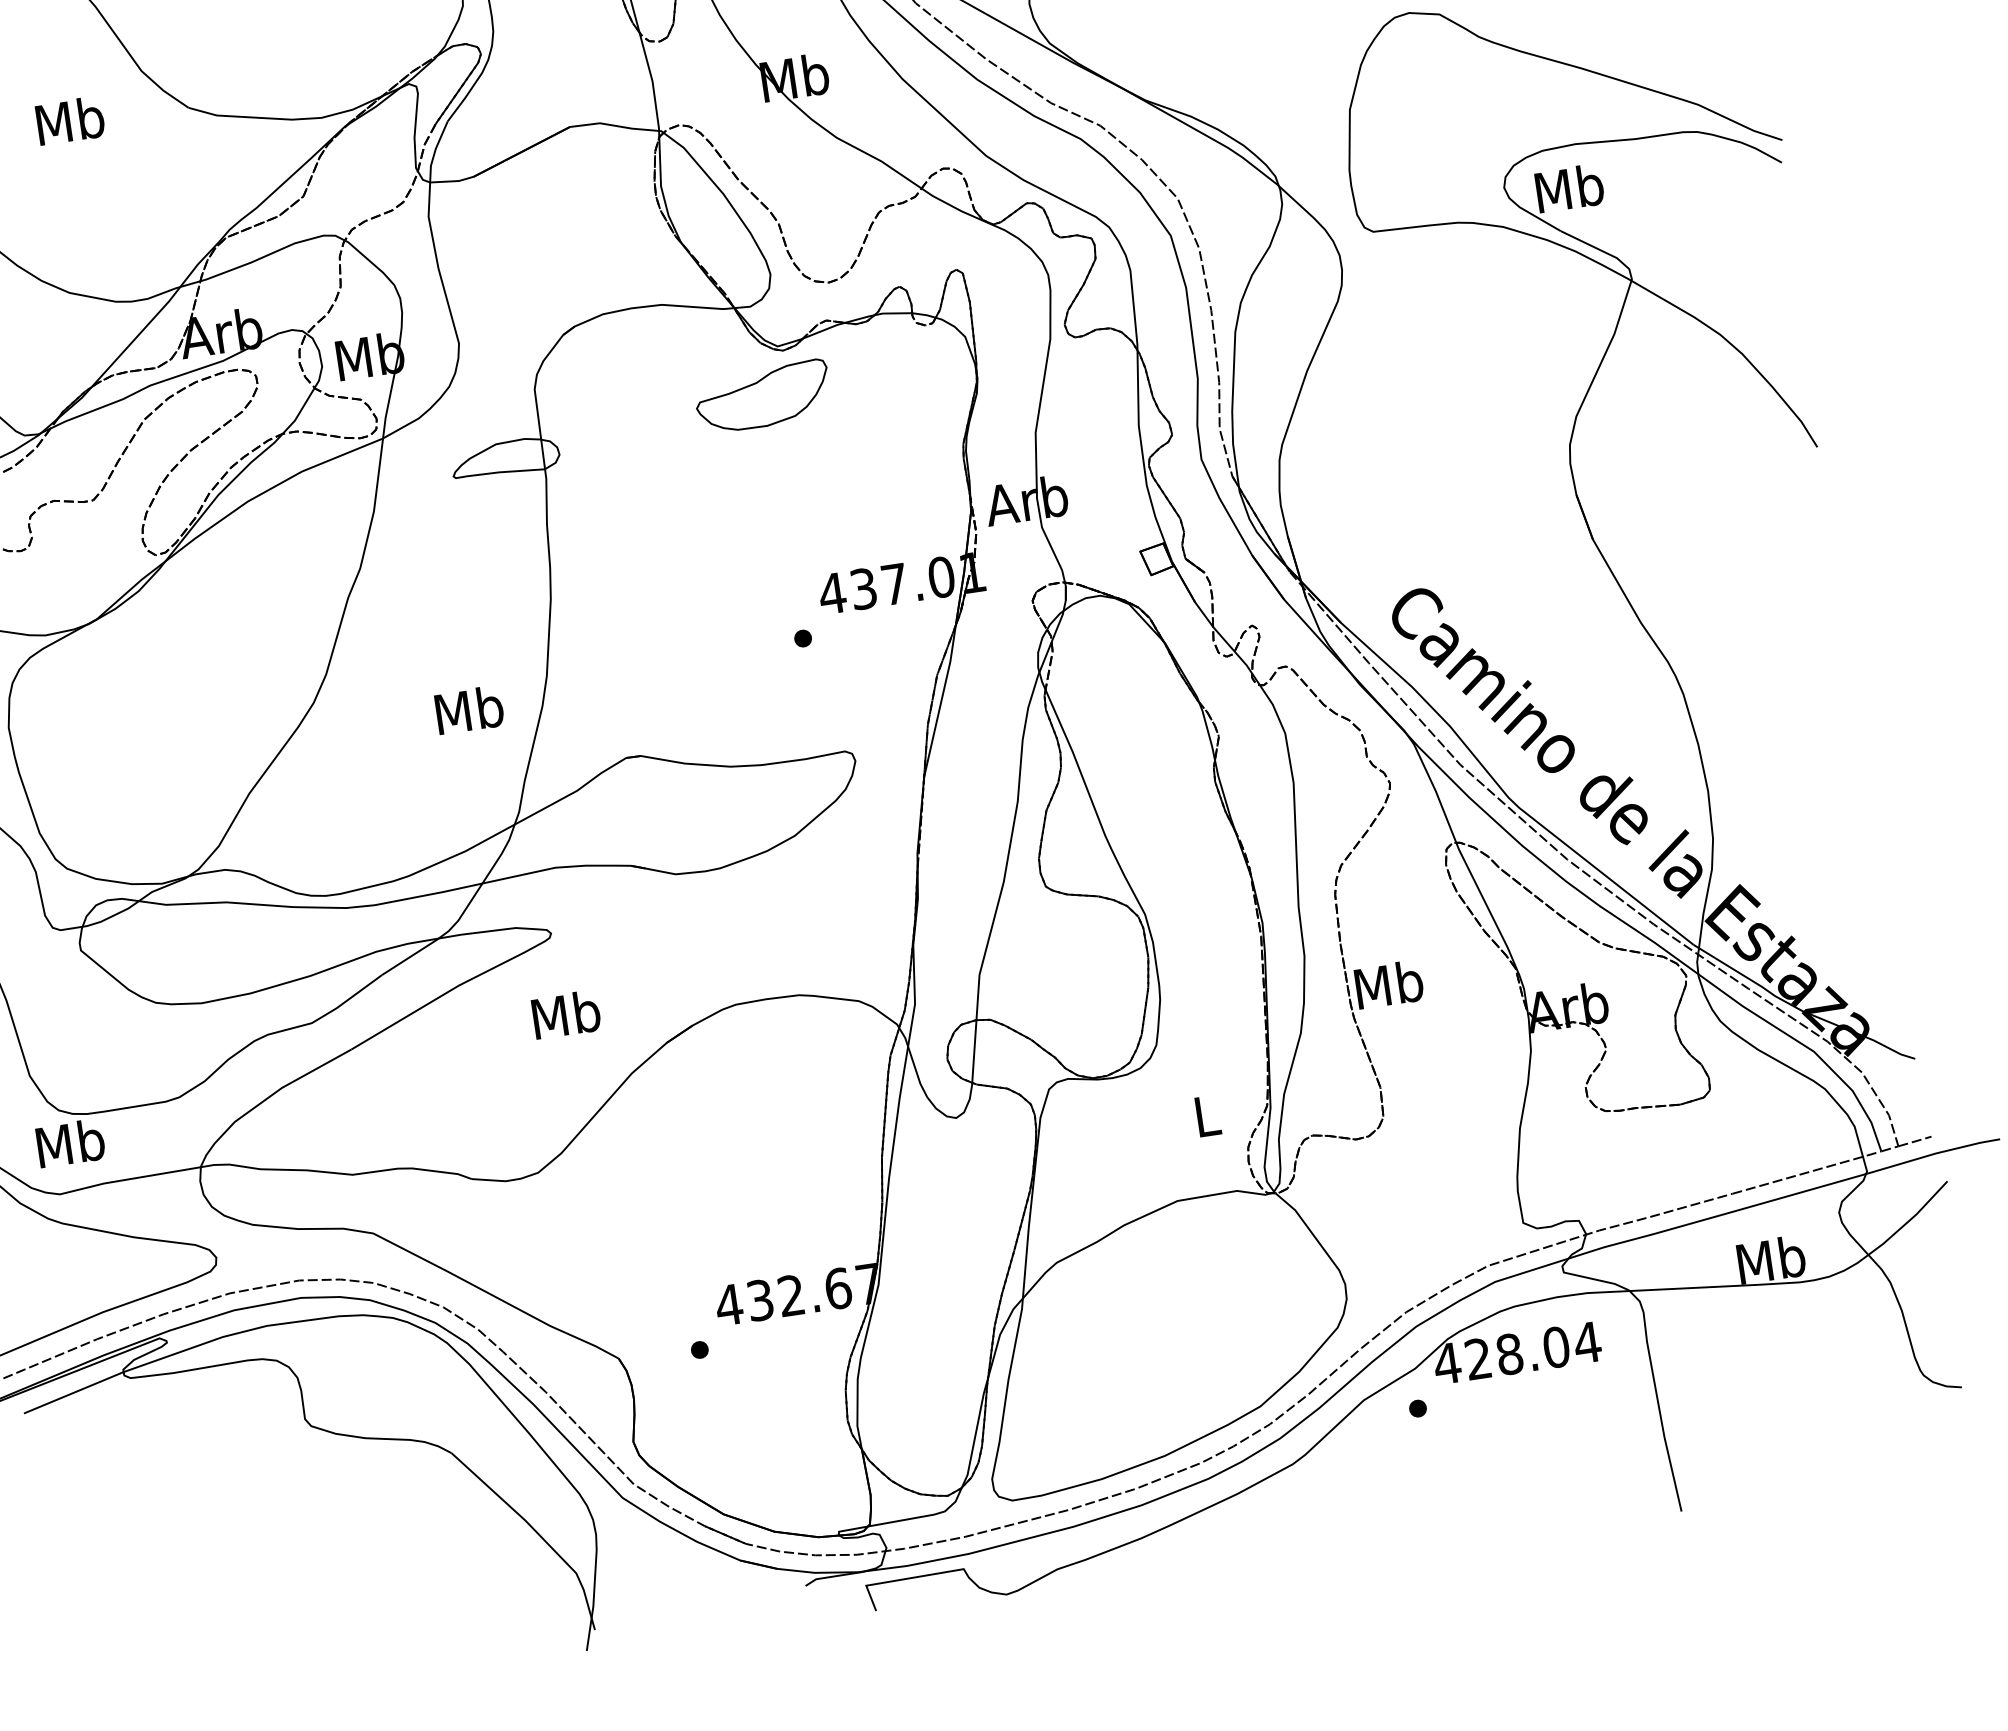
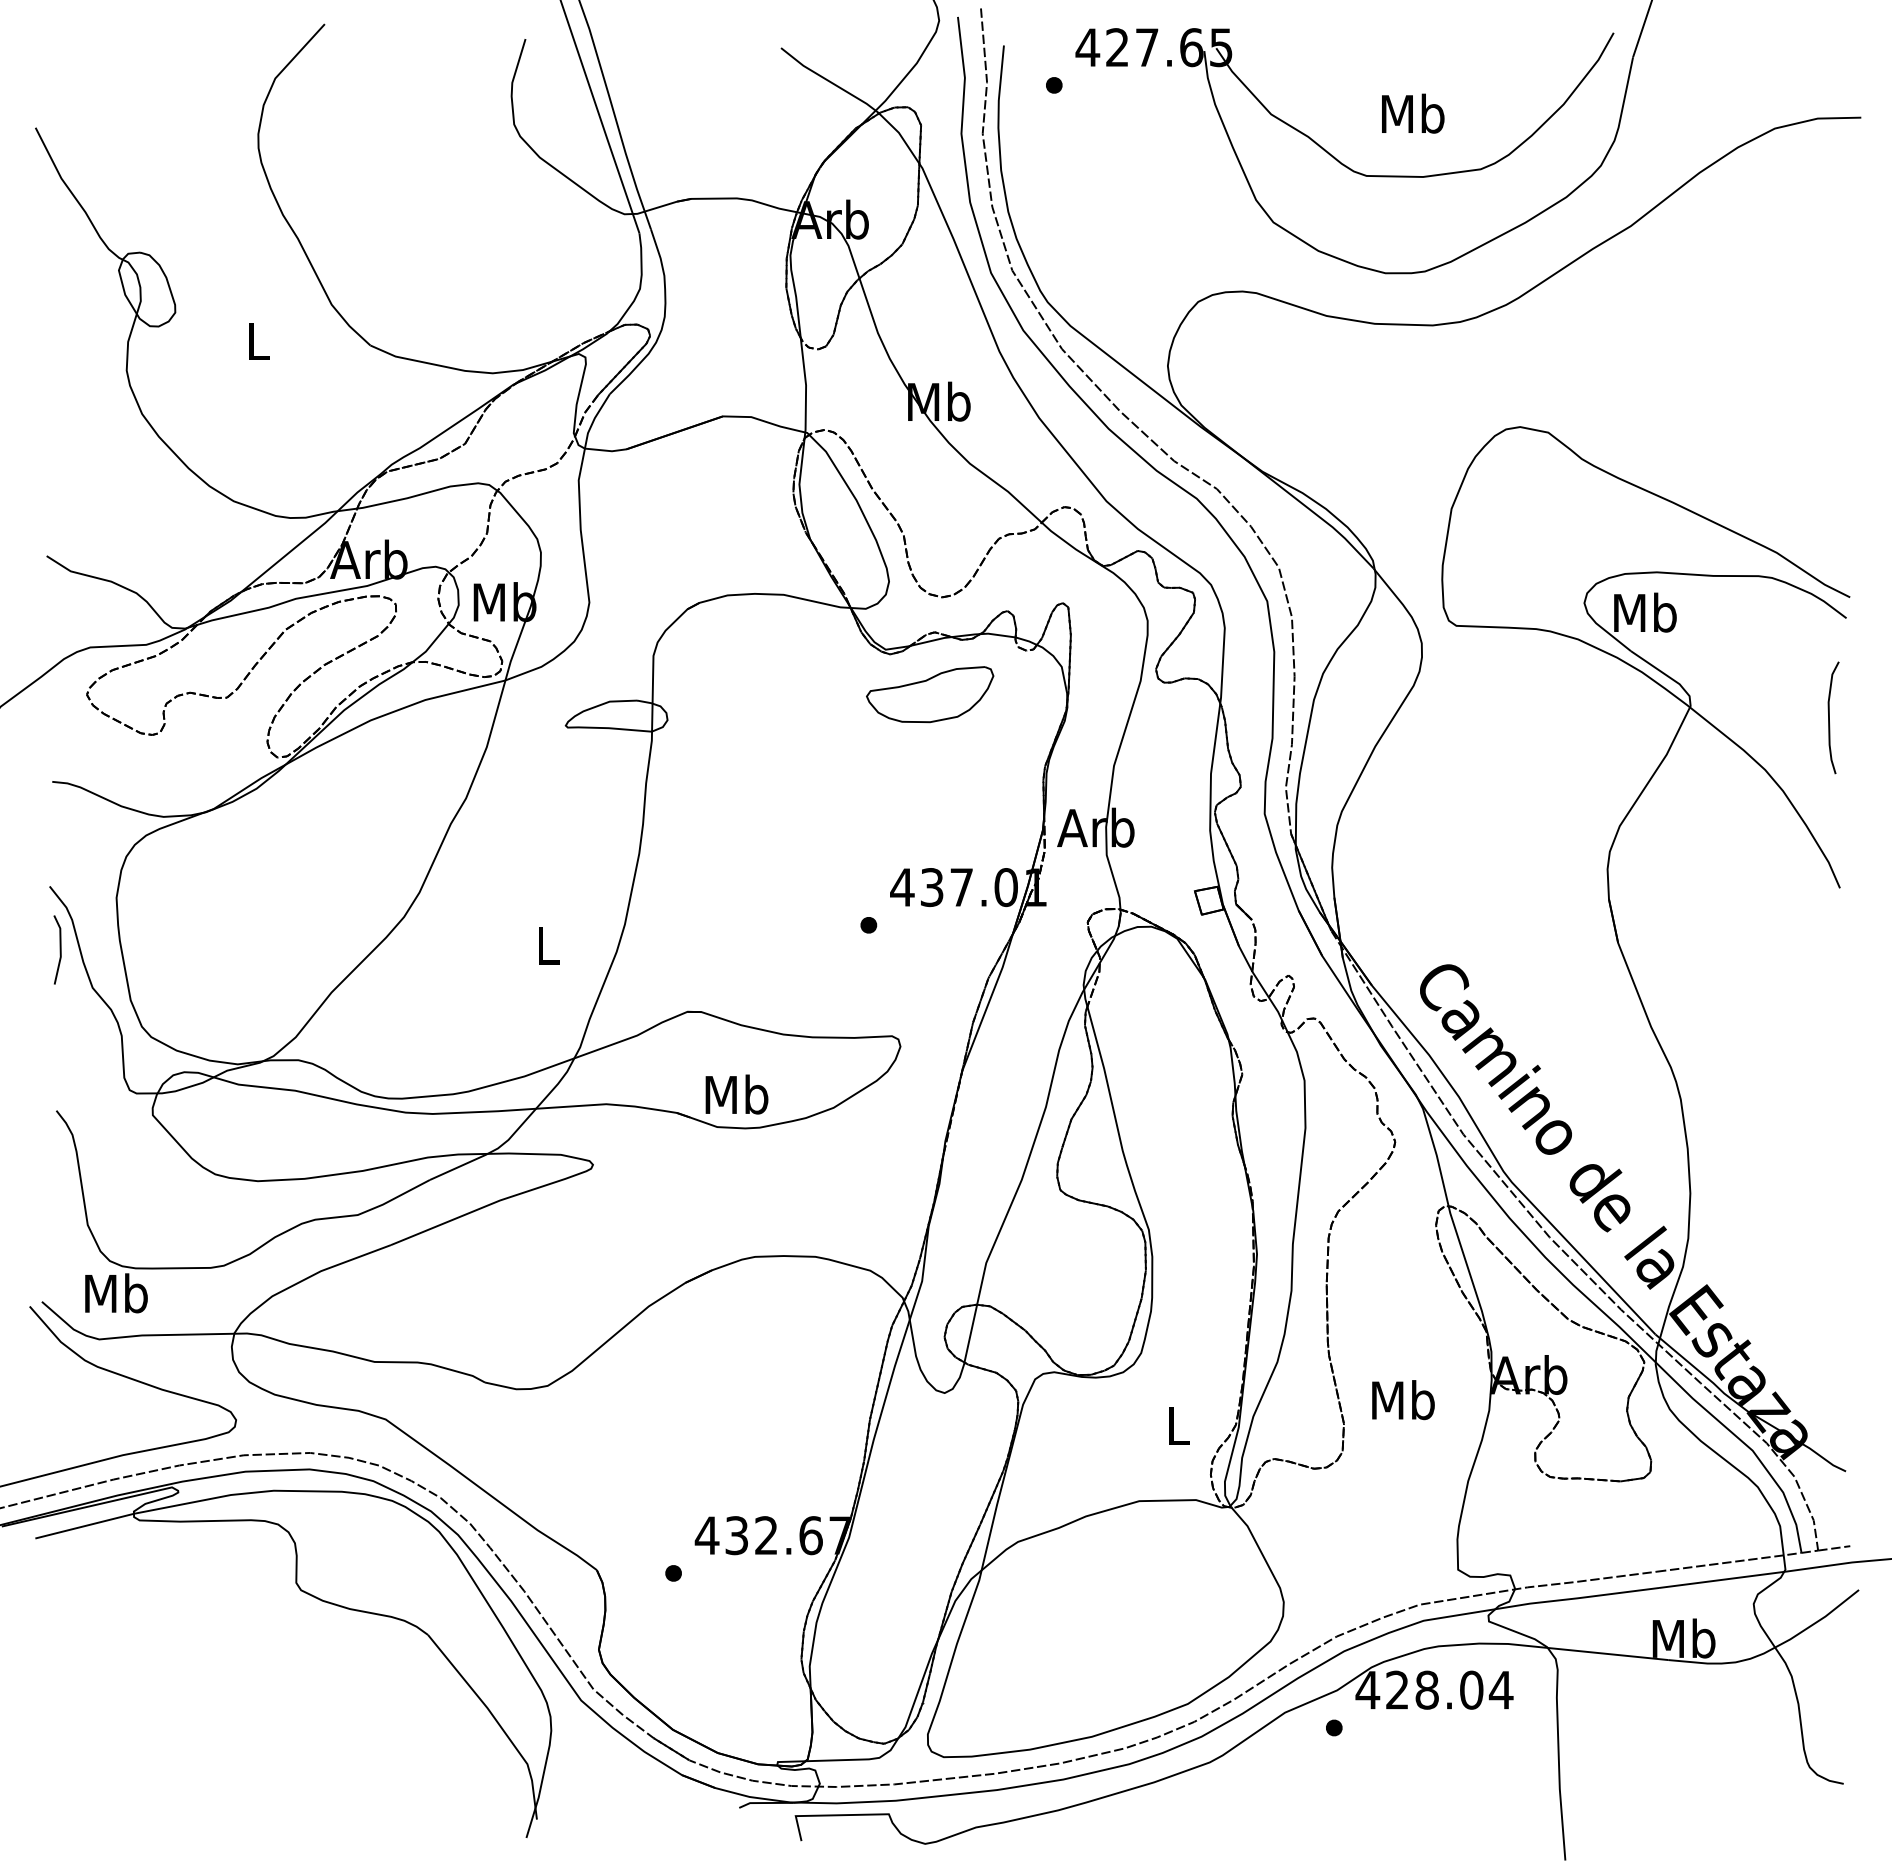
text: (70, 121) -> (258, 341), Mb -> L
curve: (1779, 269) -> (1829, 717), added
part: (763, 396) -> (930, 694), moved
text: (469, 710) -> (548, 945), Mb -> L
text: (1389, 985) -> (1403, 1400), moved
text: (565, 1014) -> (736, 1094), moved

